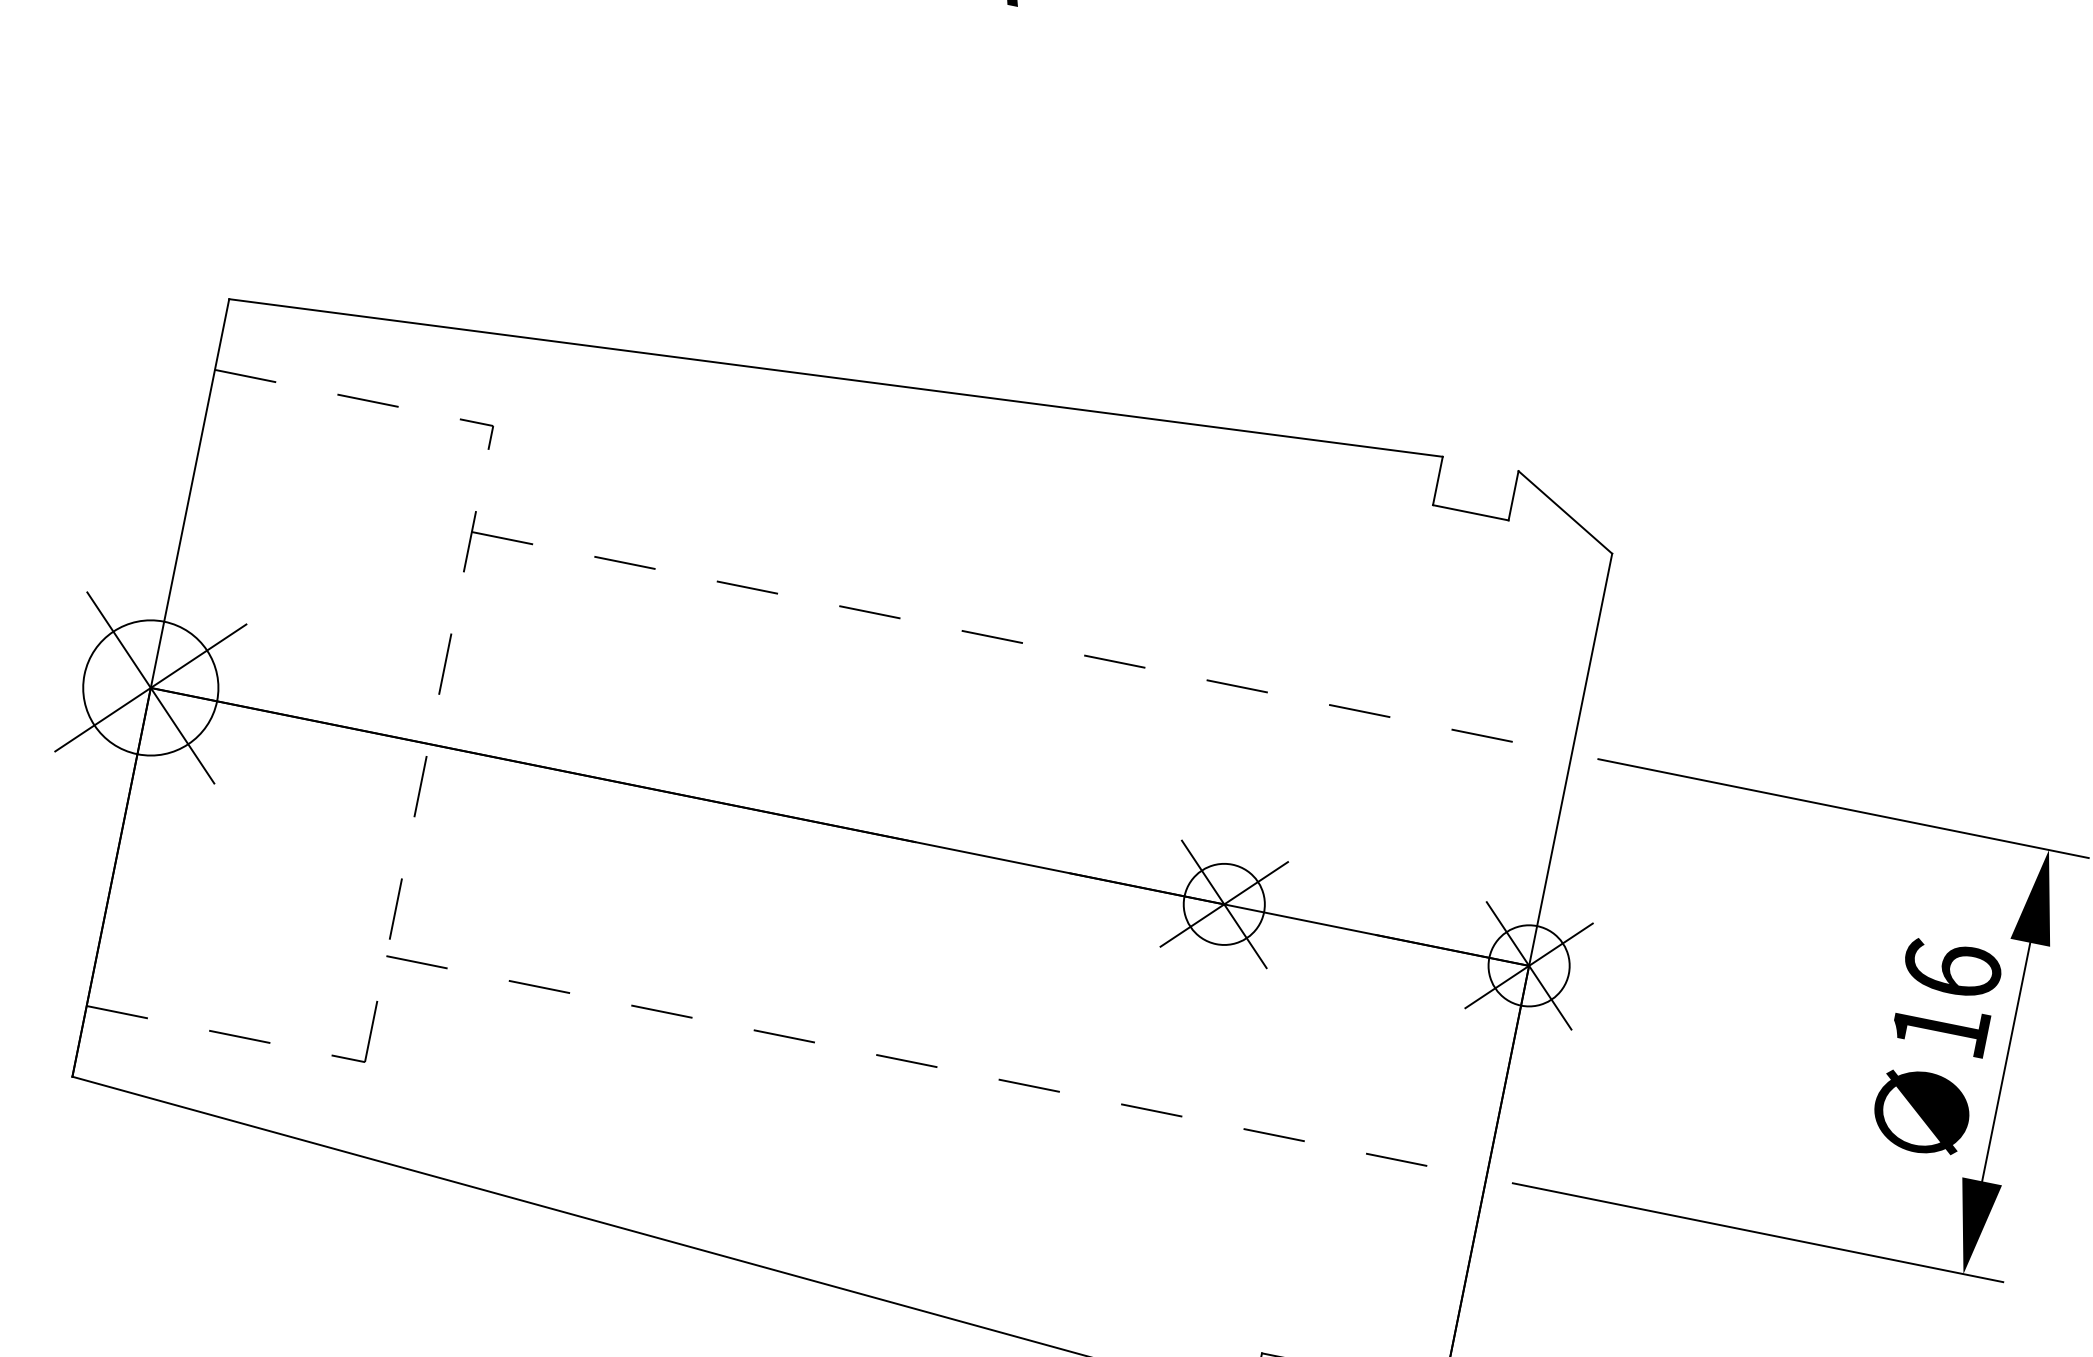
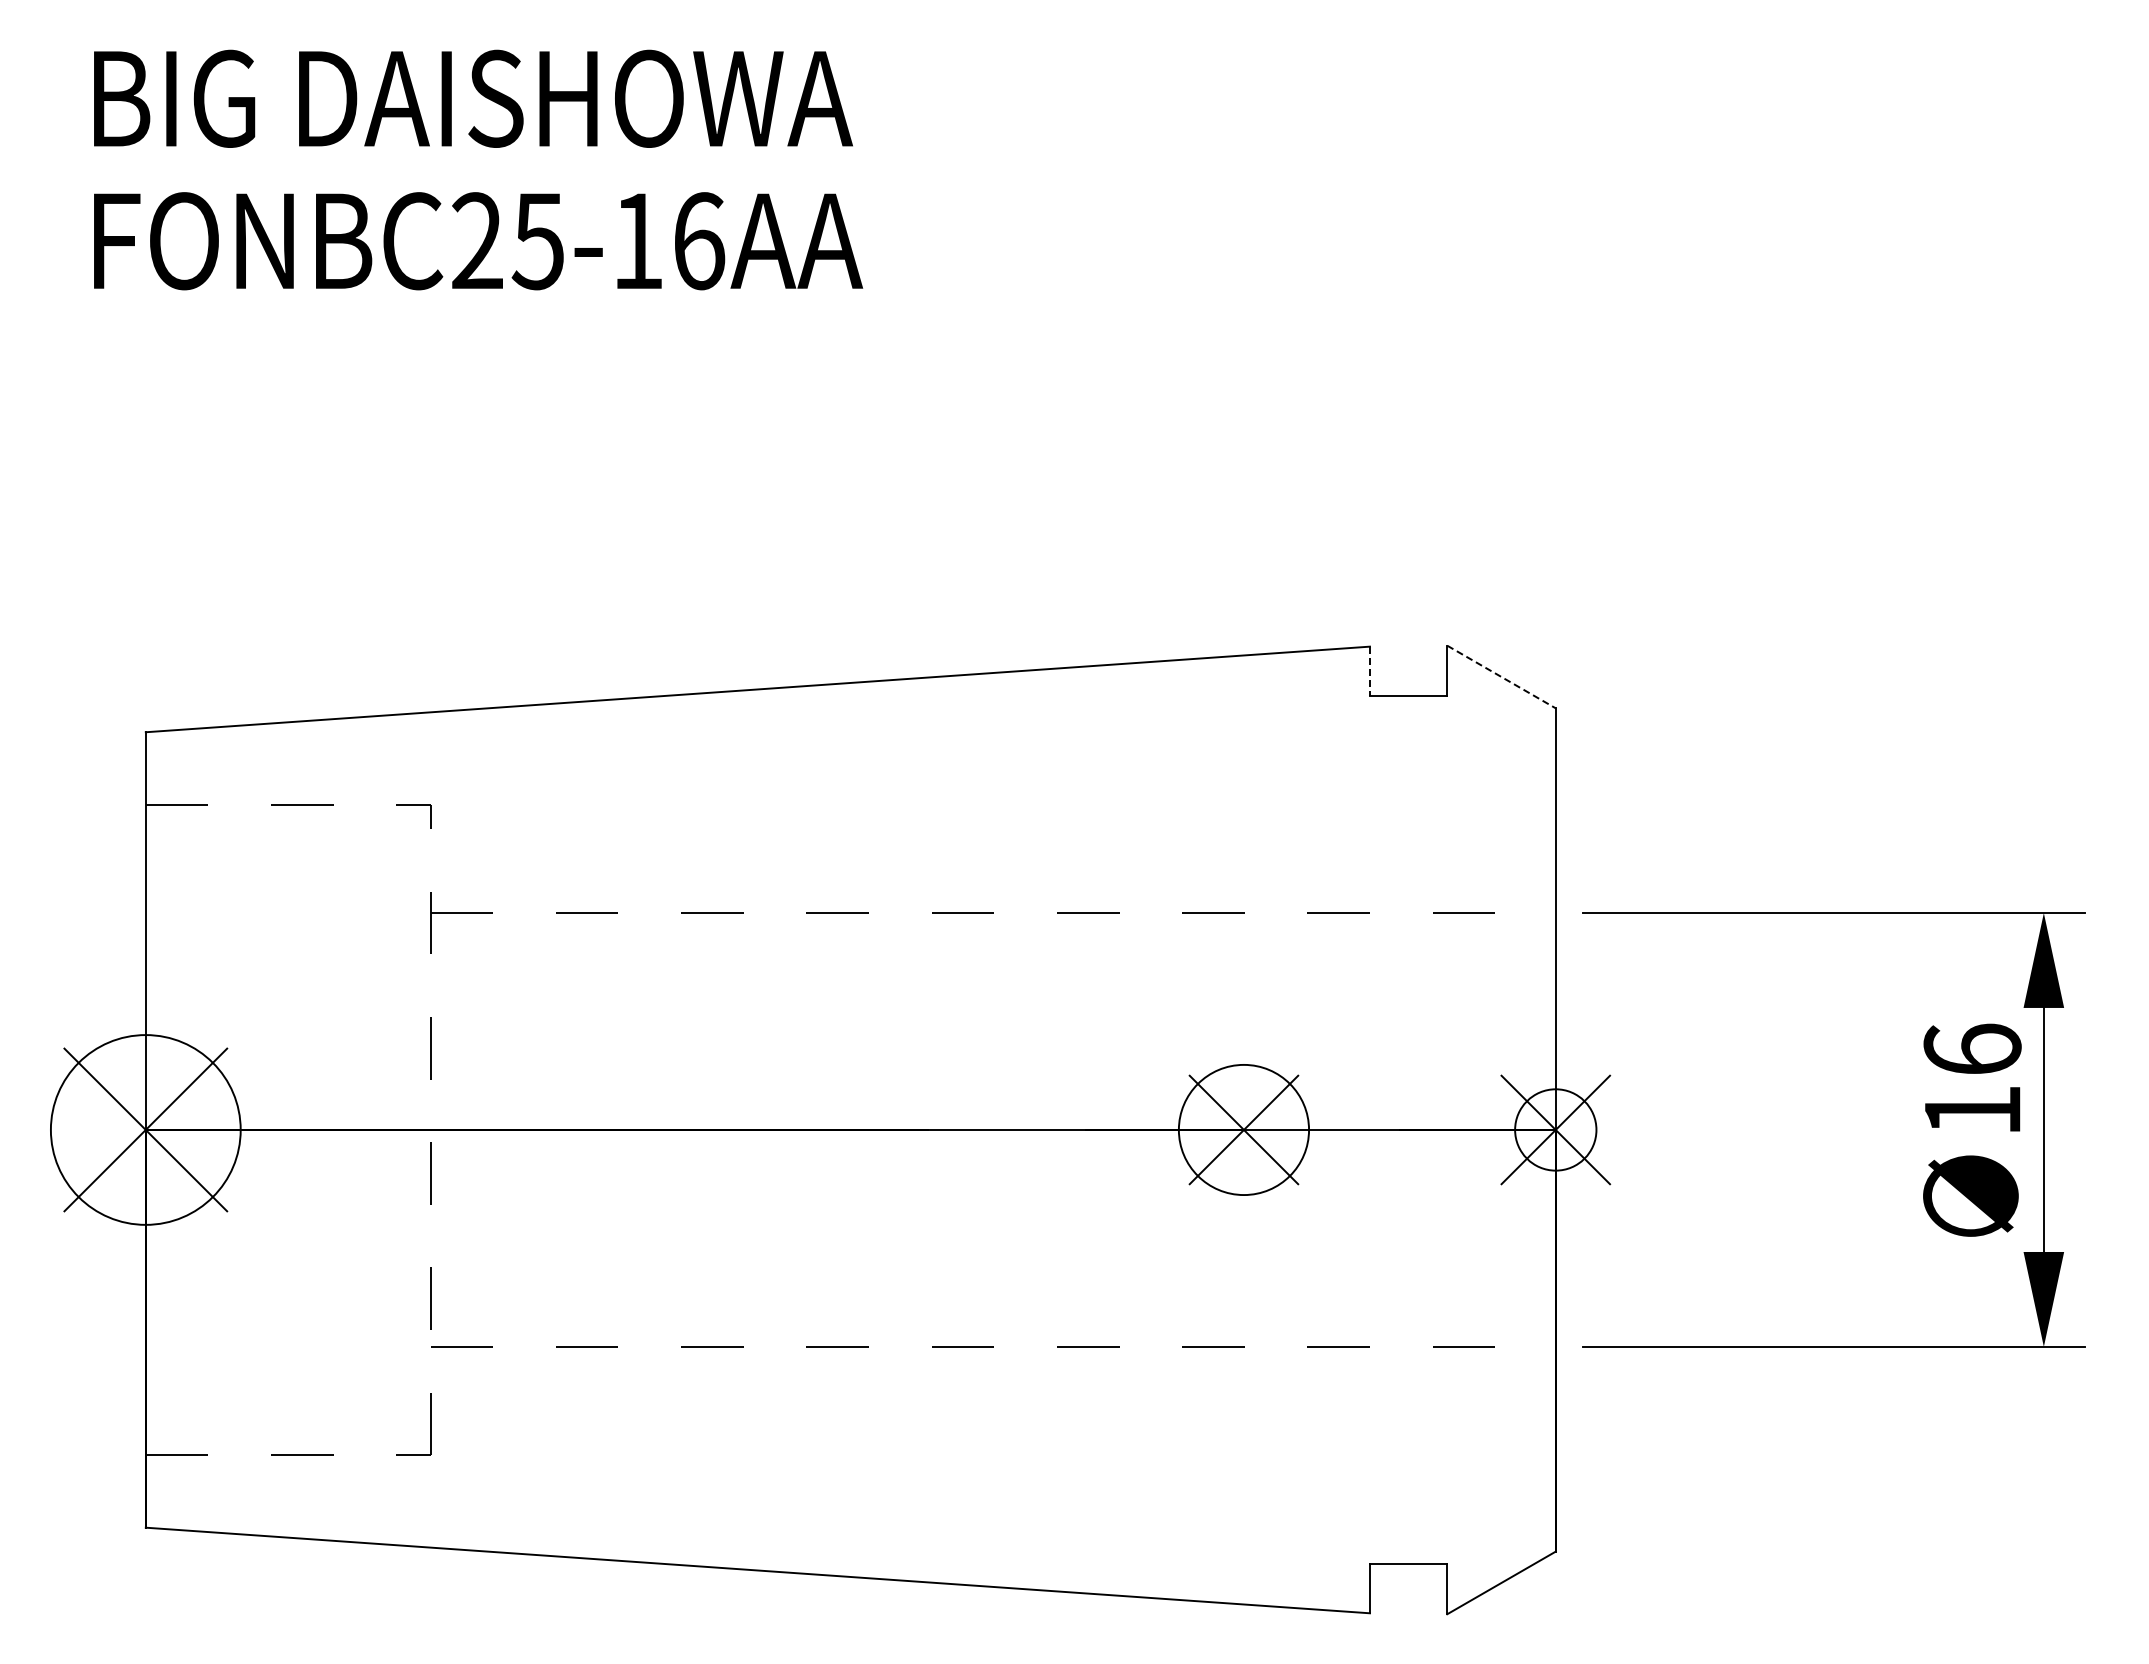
line: (1437, 480) -> (1369, 671), solid -> dashed
line: (1565, 512) -> (1501, 677), solid -> dashed
circle: (150, 687) -> (145, 1129), size x1.4
circle: (1223, 903) -> (1243, 1129), size x1.6

